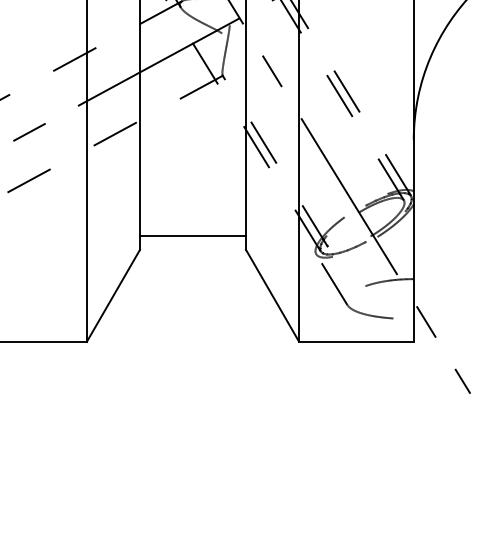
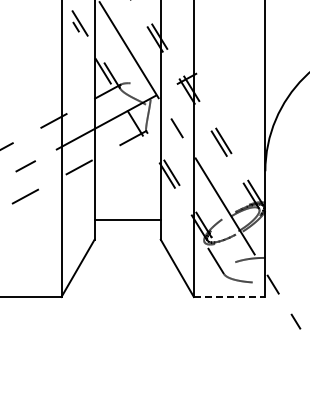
line: (192, 235) -> (127, 219), moved
line: (356, 342) -> (229, 297), solid -> dashed

